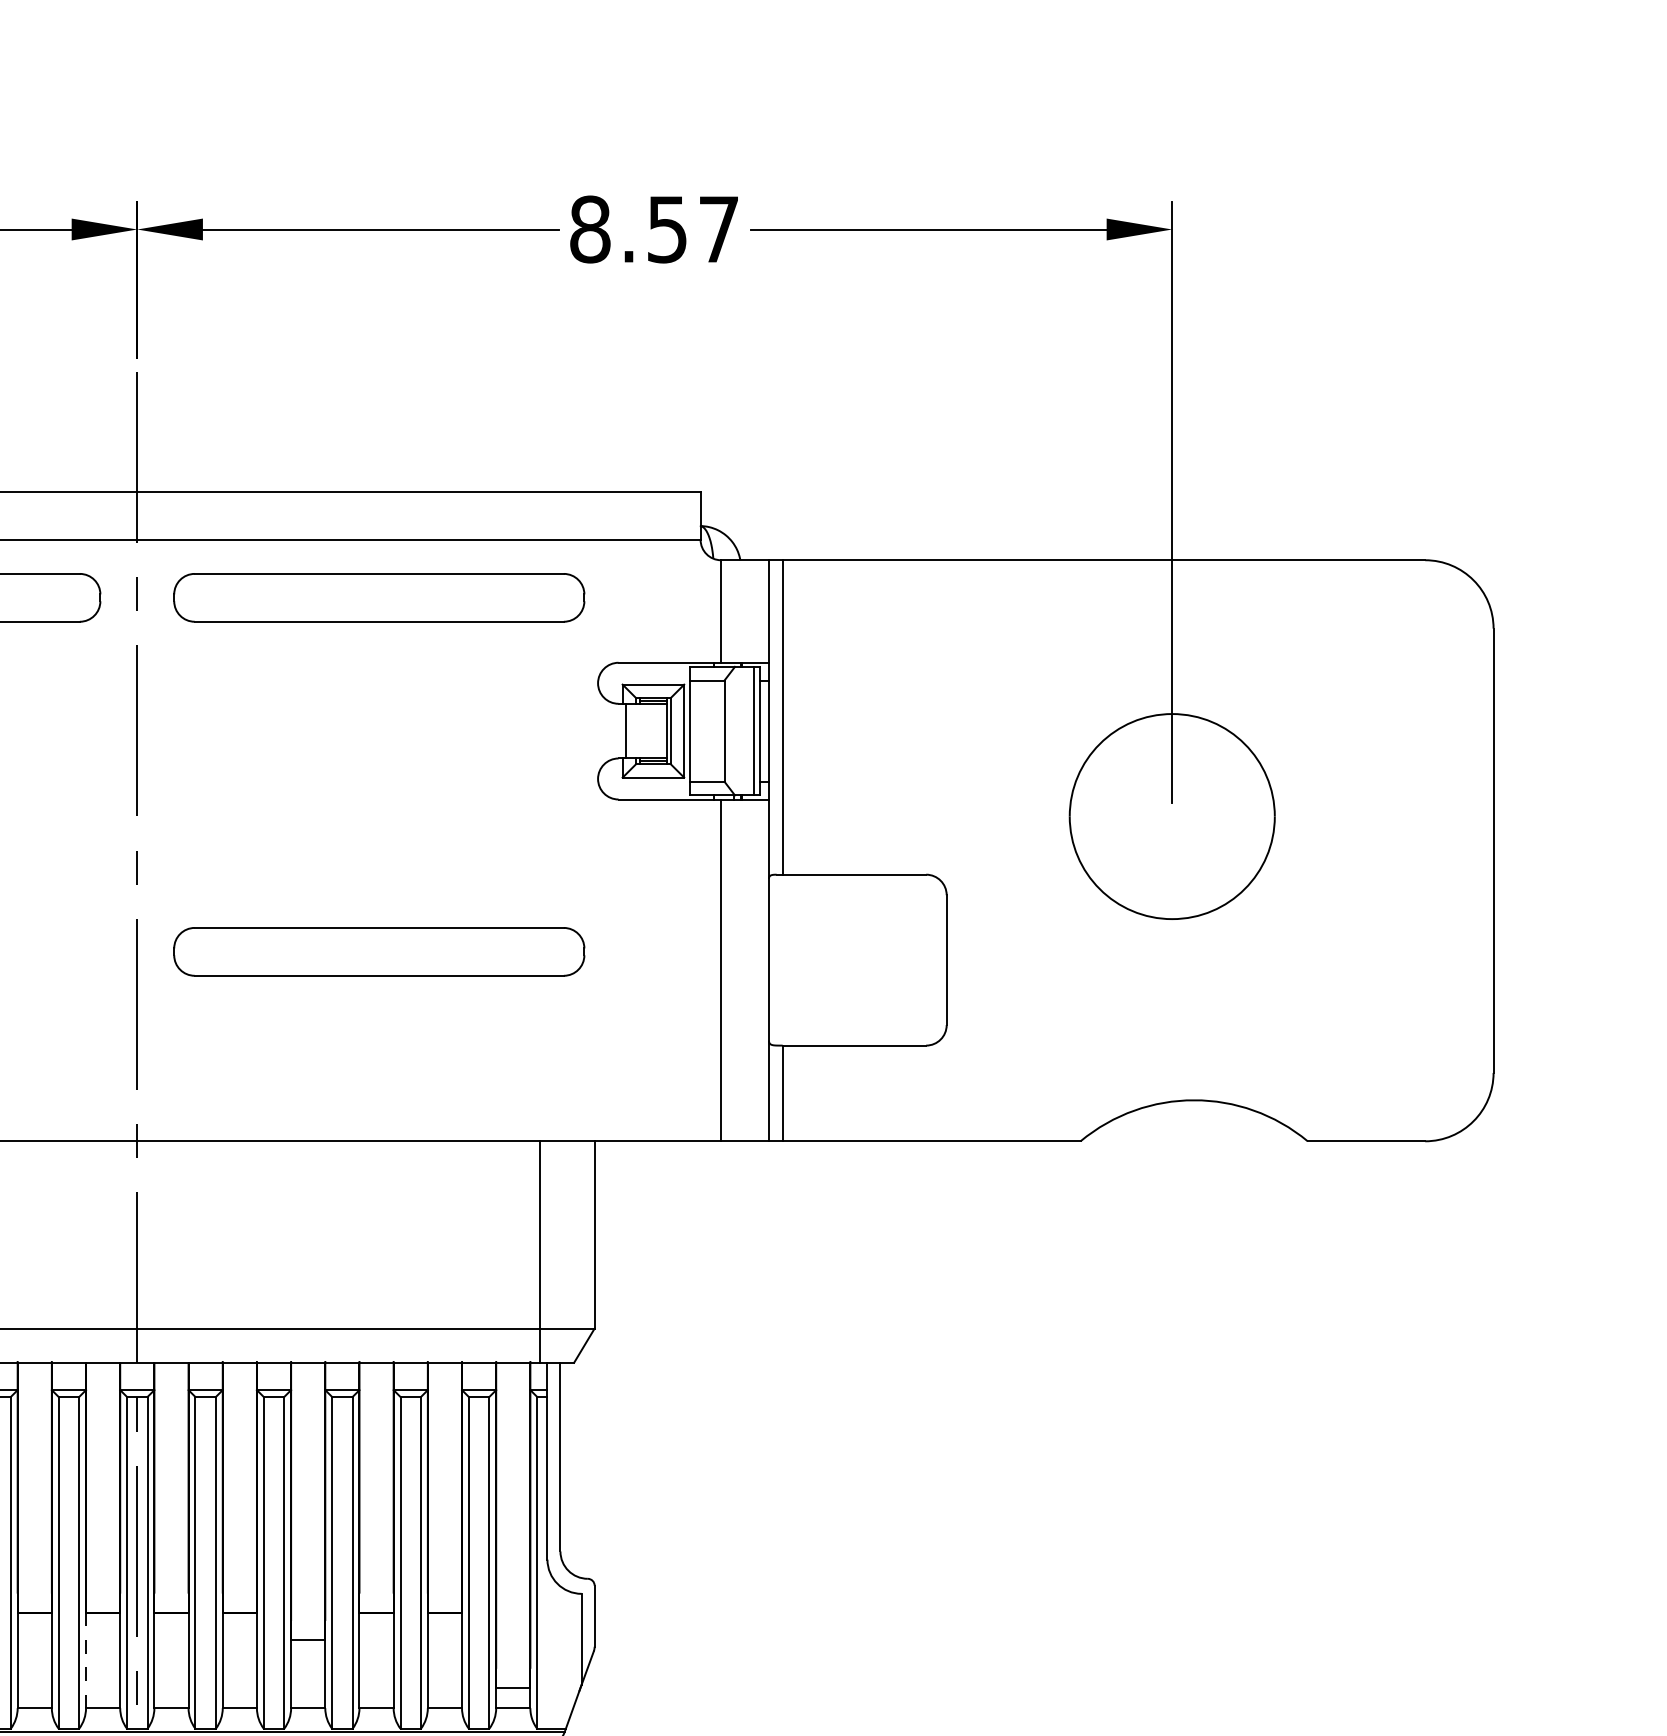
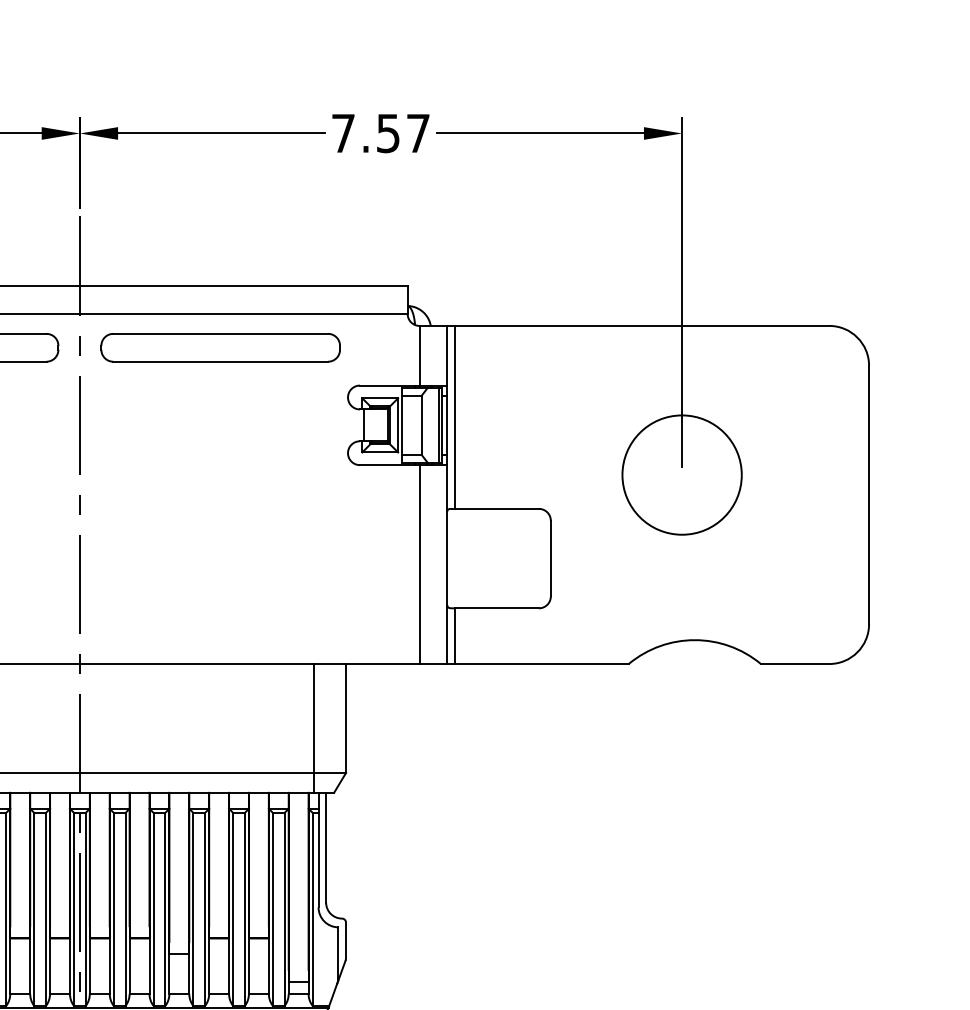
text: (590, 229) -> (343, 133), 8.57 -> 7.57
part: (378, 951) -> (220, 553), removed
line: (86, 1661) -> (50, 966), dashed -> solid

